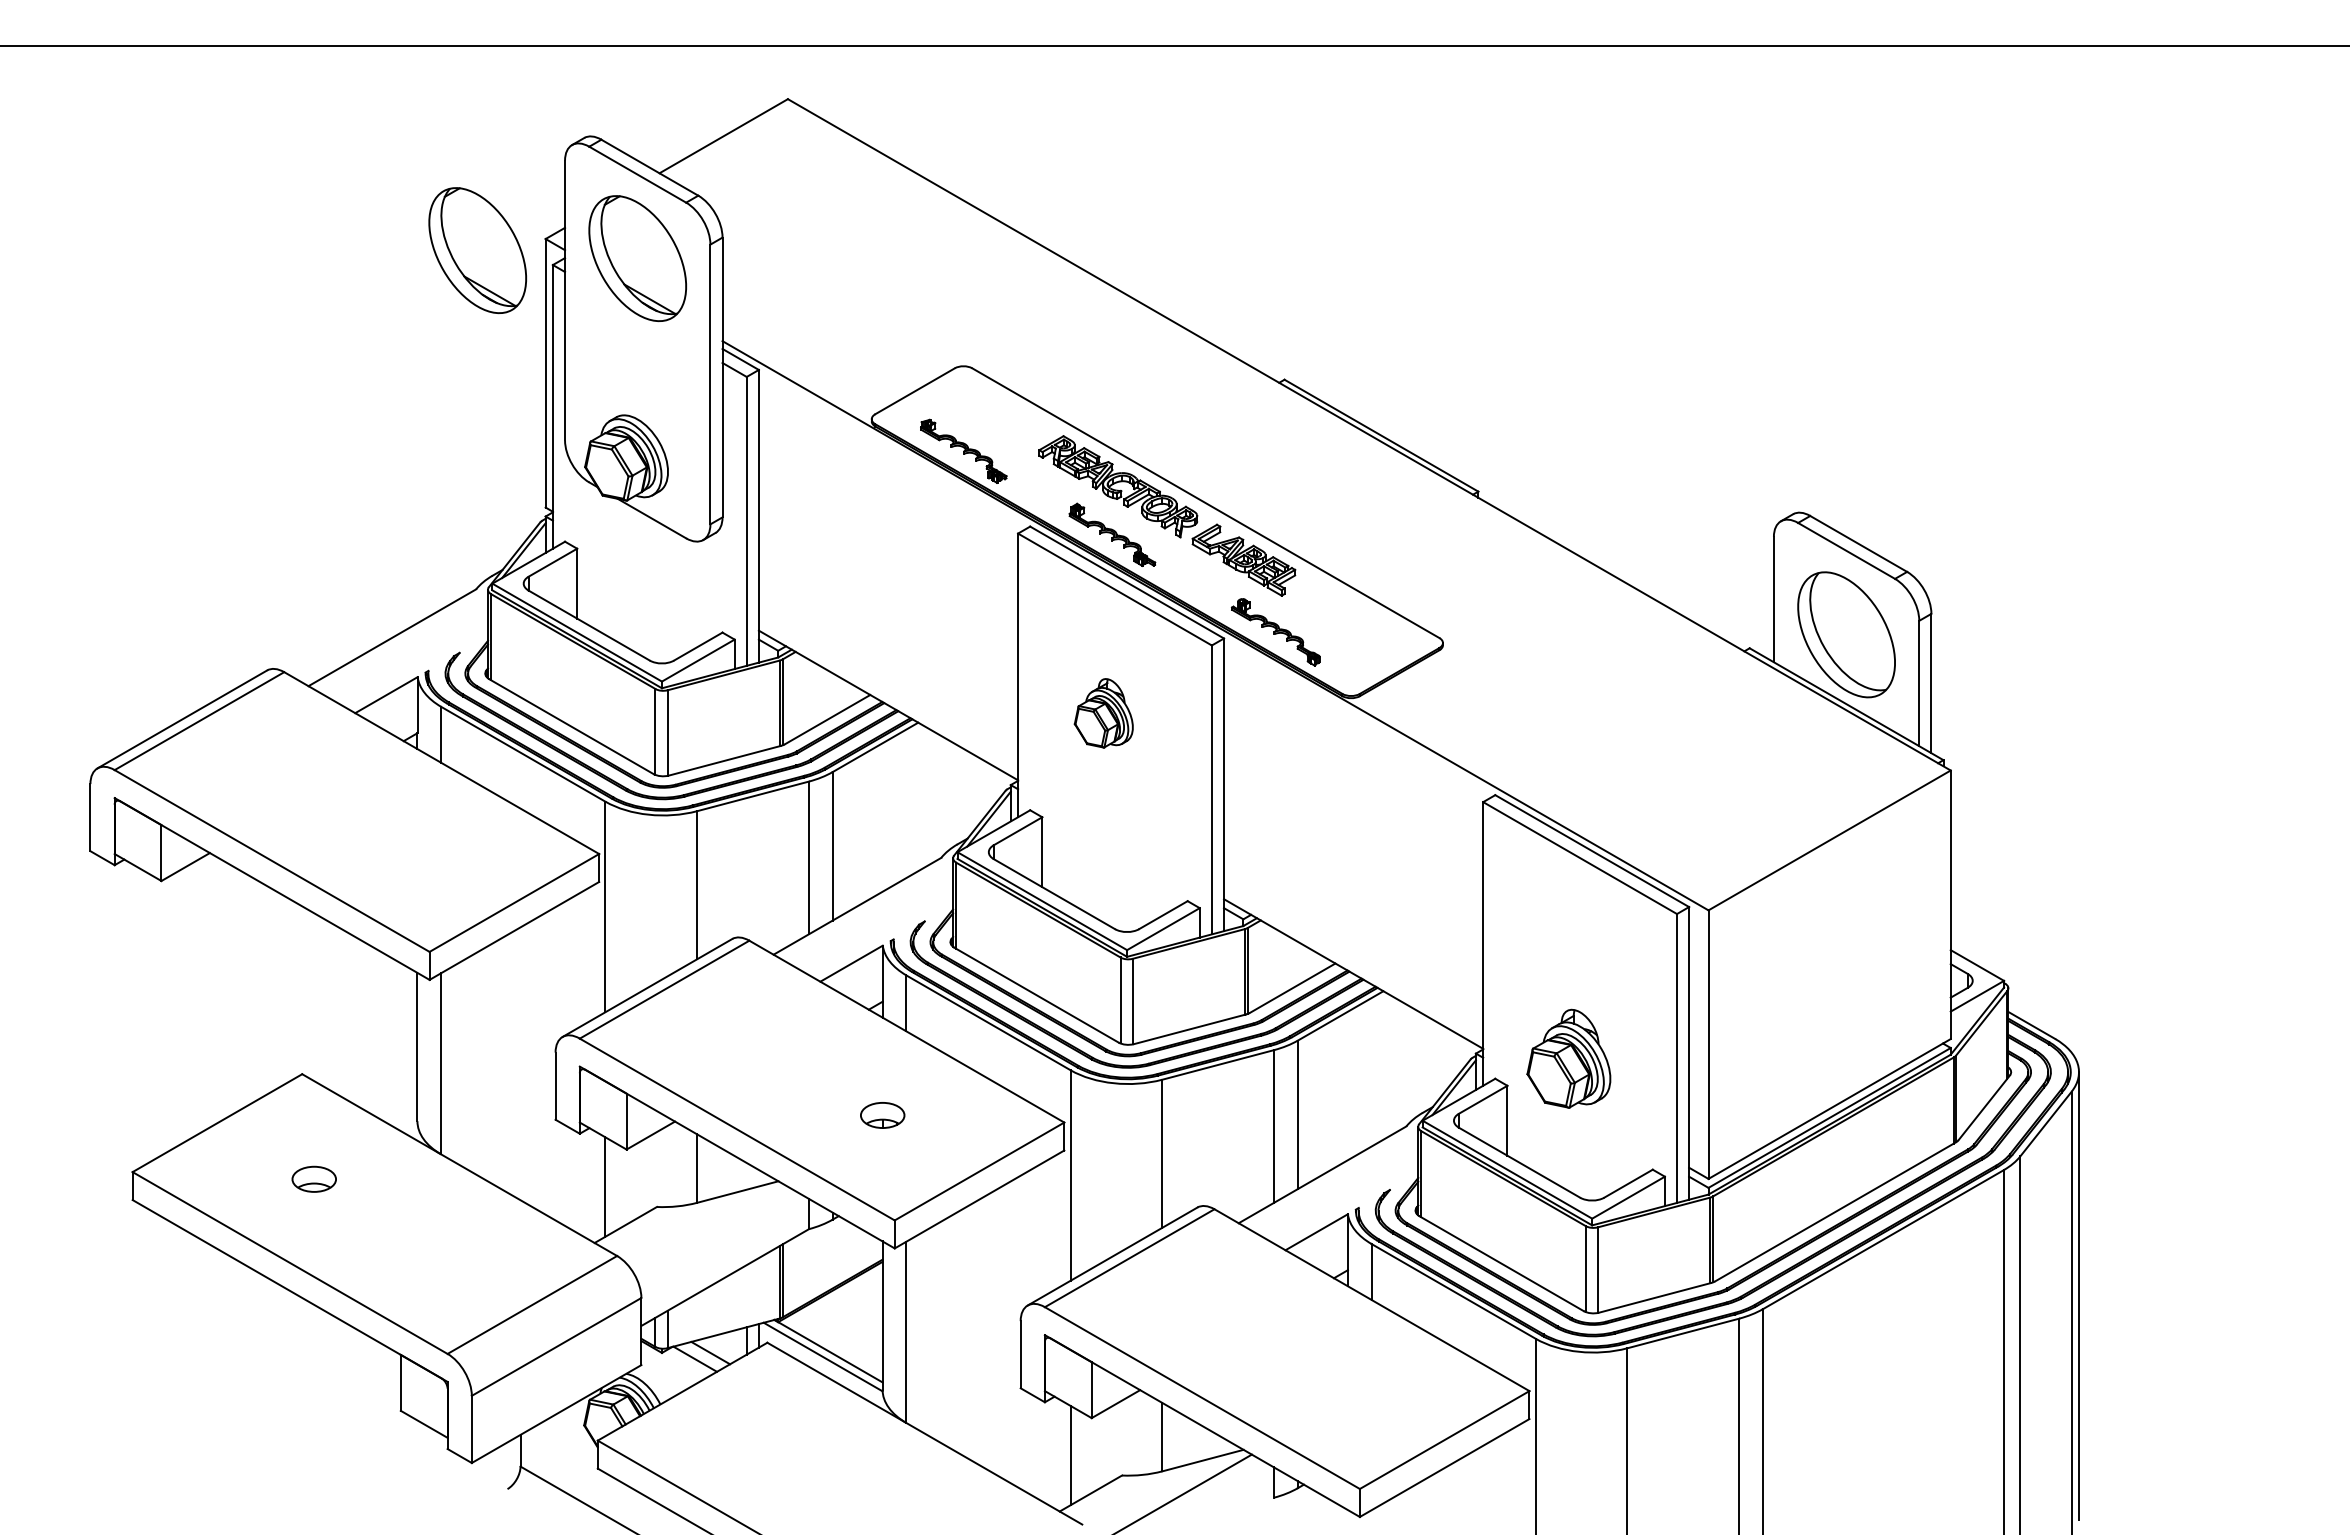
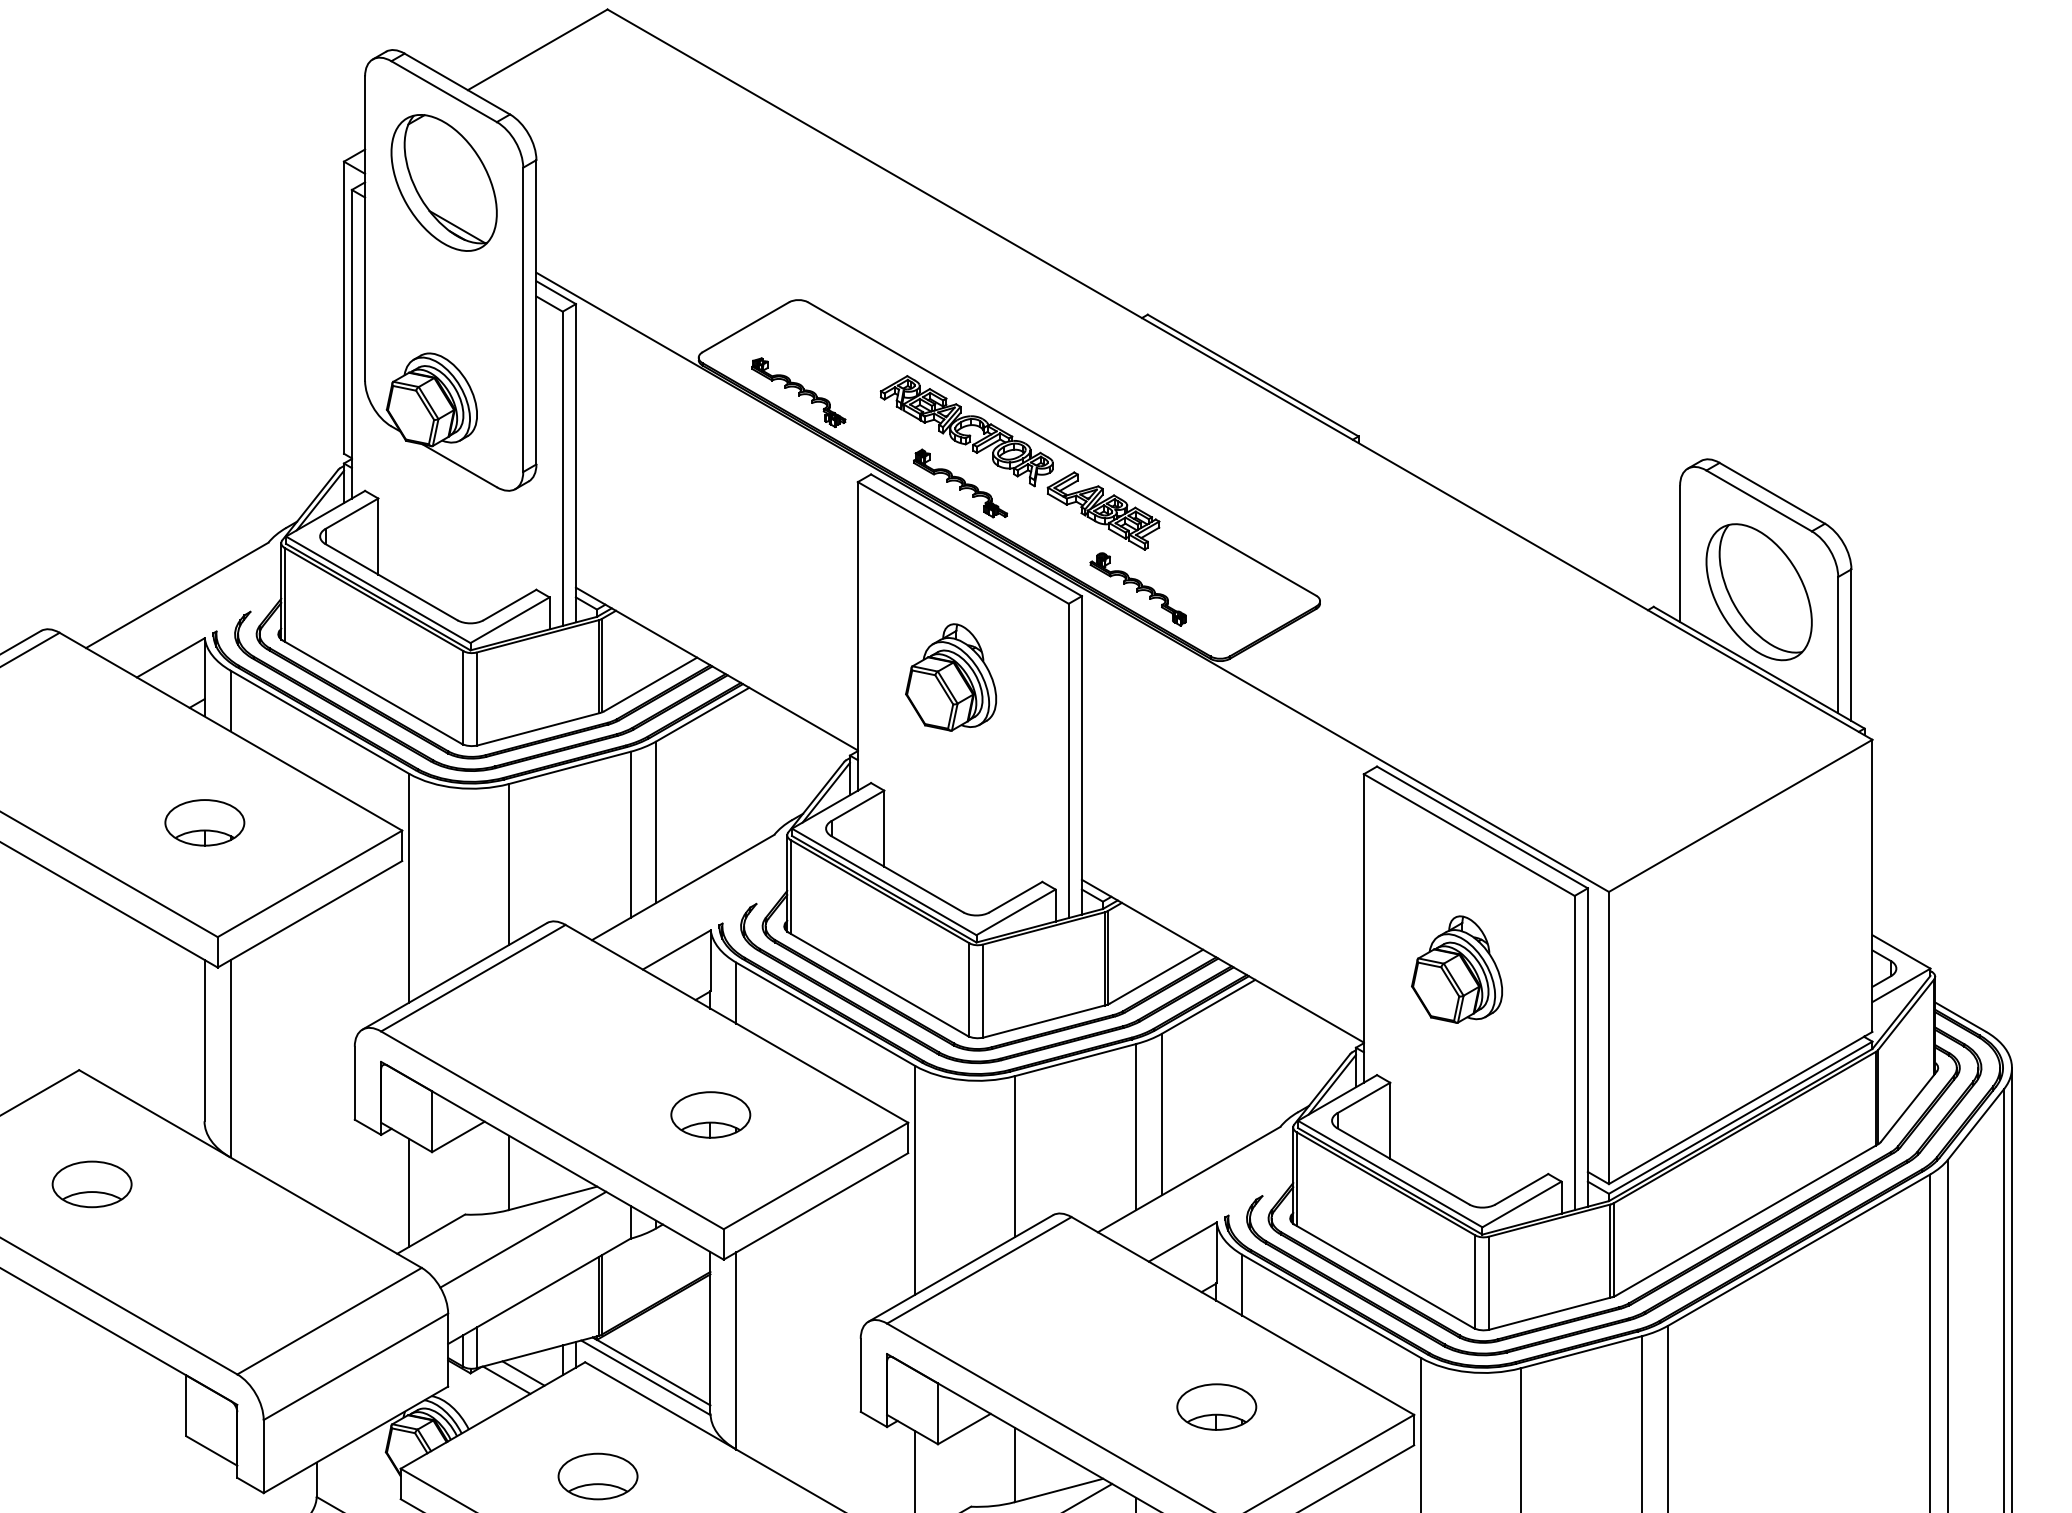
part: (477, 250) -> (269, 174), removed
part: (1103, 713) -> (950, 677), size x1.43
part: (417, 846) -> (204, 822), added
part: (1568, 1058) -> (1456, 969), moved
part: (882, 1115) -> (710, 1115), size x1.67
part: (314, 1179) -> (92, 1184), size x1.67
line: (710, 1230) -> (523, 1240), added
part: (1347, 1383) -> (1216, 1406), added
part: (779, 1447) -> (598, 1476), added

